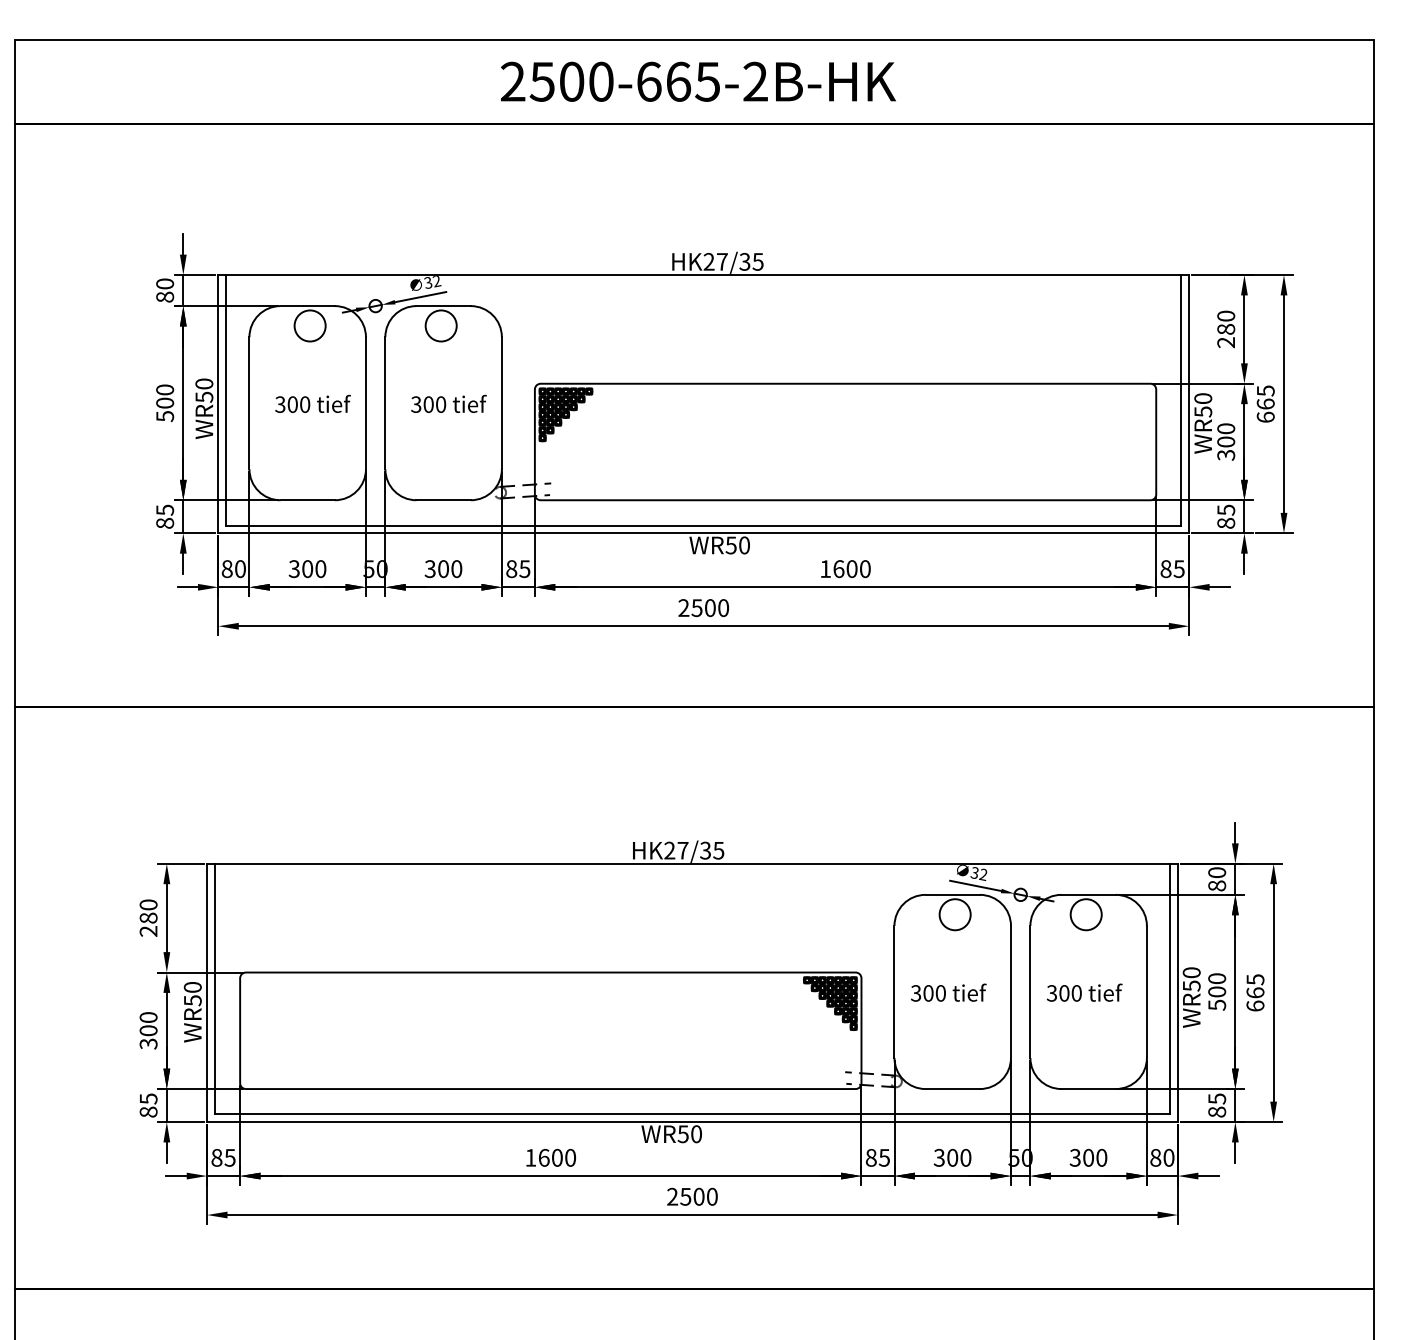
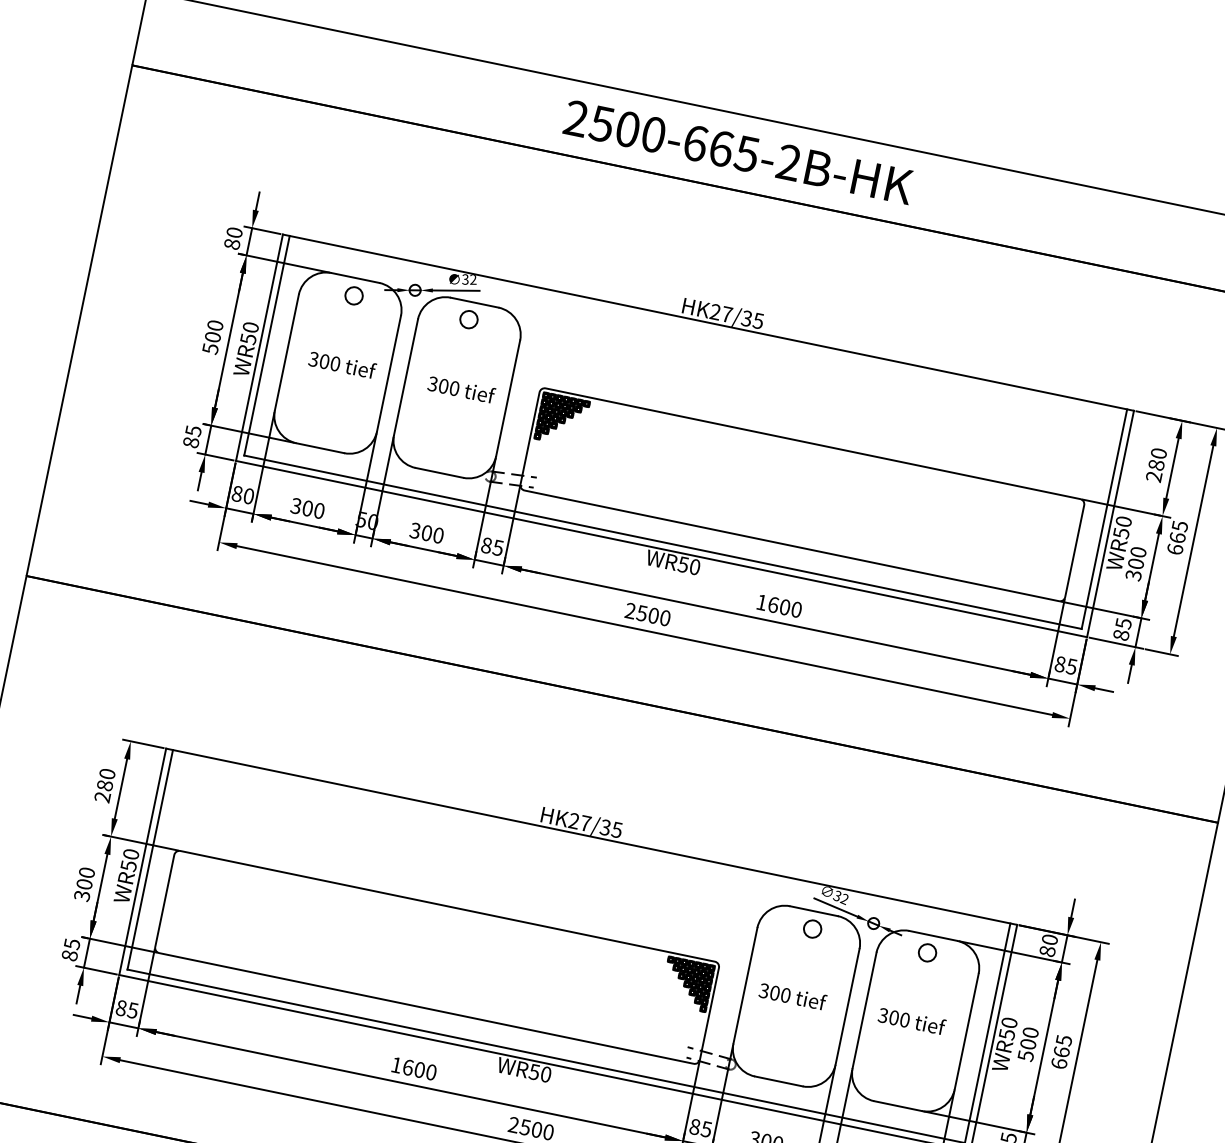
circle: (309, 325) -> (353, 295), size x0.62
circle: (440, 325) -> (468, 319), size x0.62
circle: (954, 914) -> (812, 928), size x0.62
circle: (1085, 914) -> (926, 952), size x0.62

